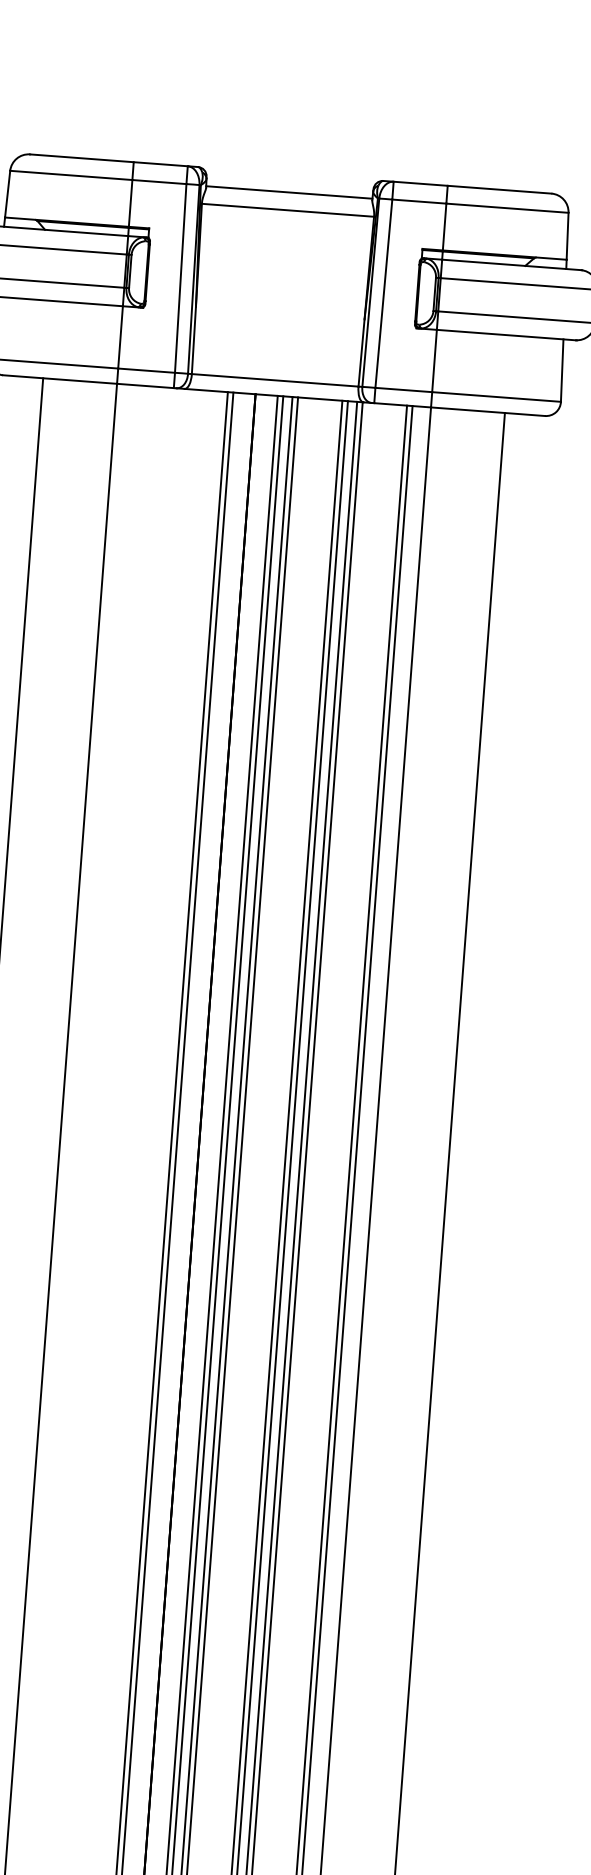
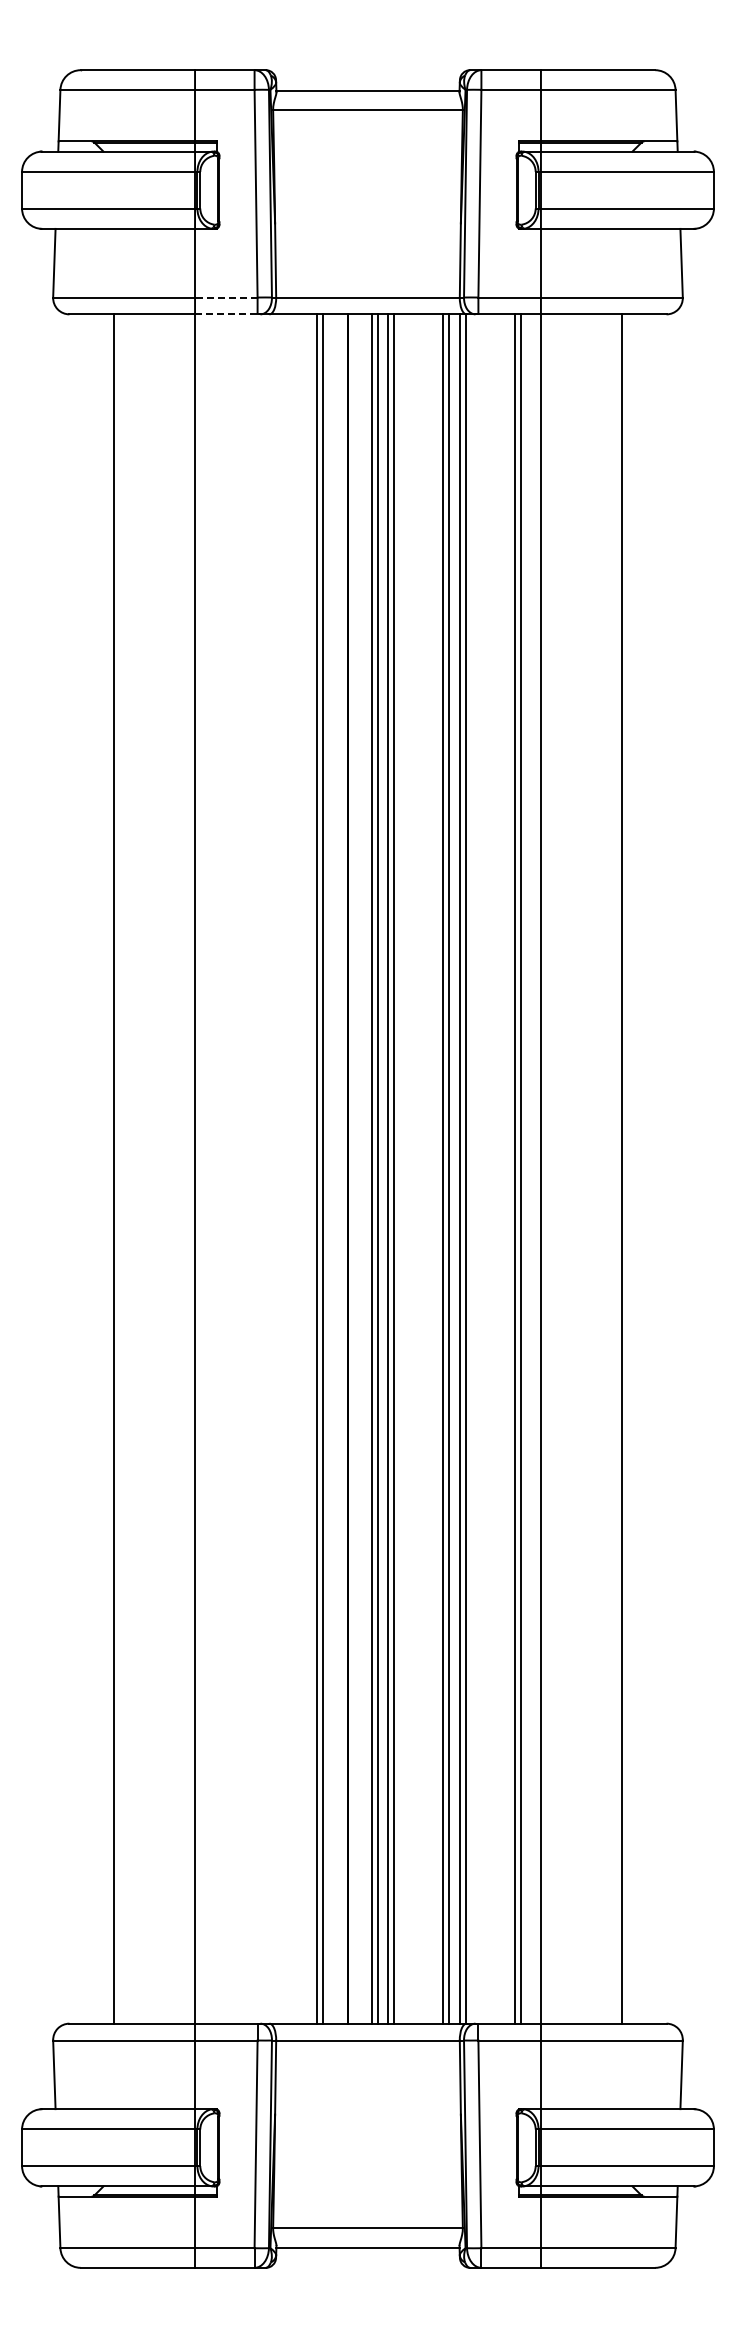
line: (145, 370) -> (225, 297), solid -> dashed
line: (145, 386) -> (226, 314), solid -> dashed

